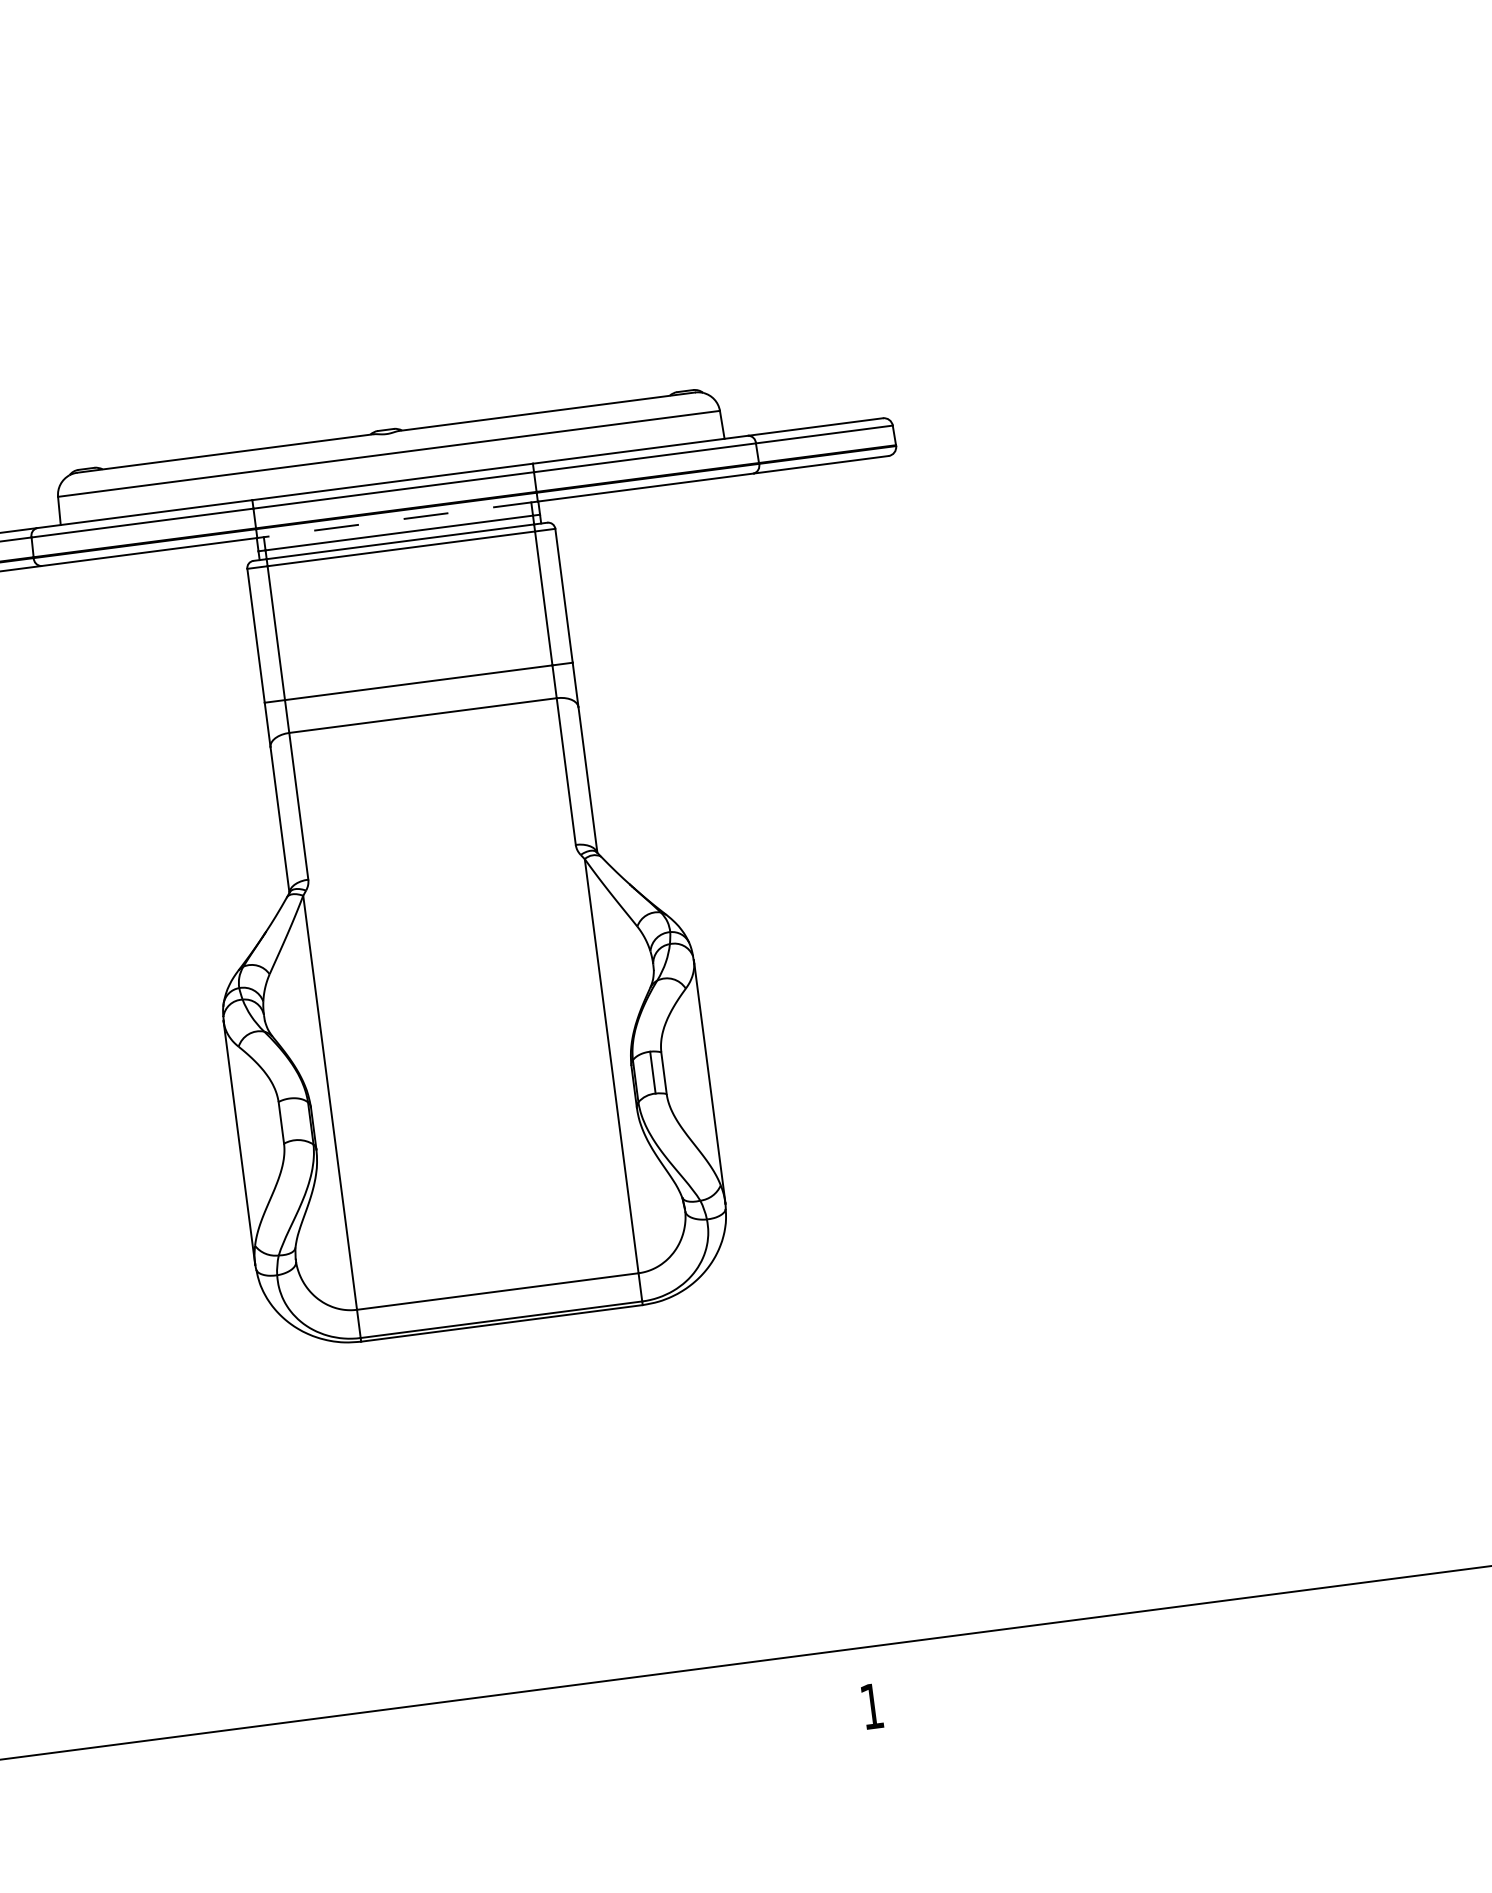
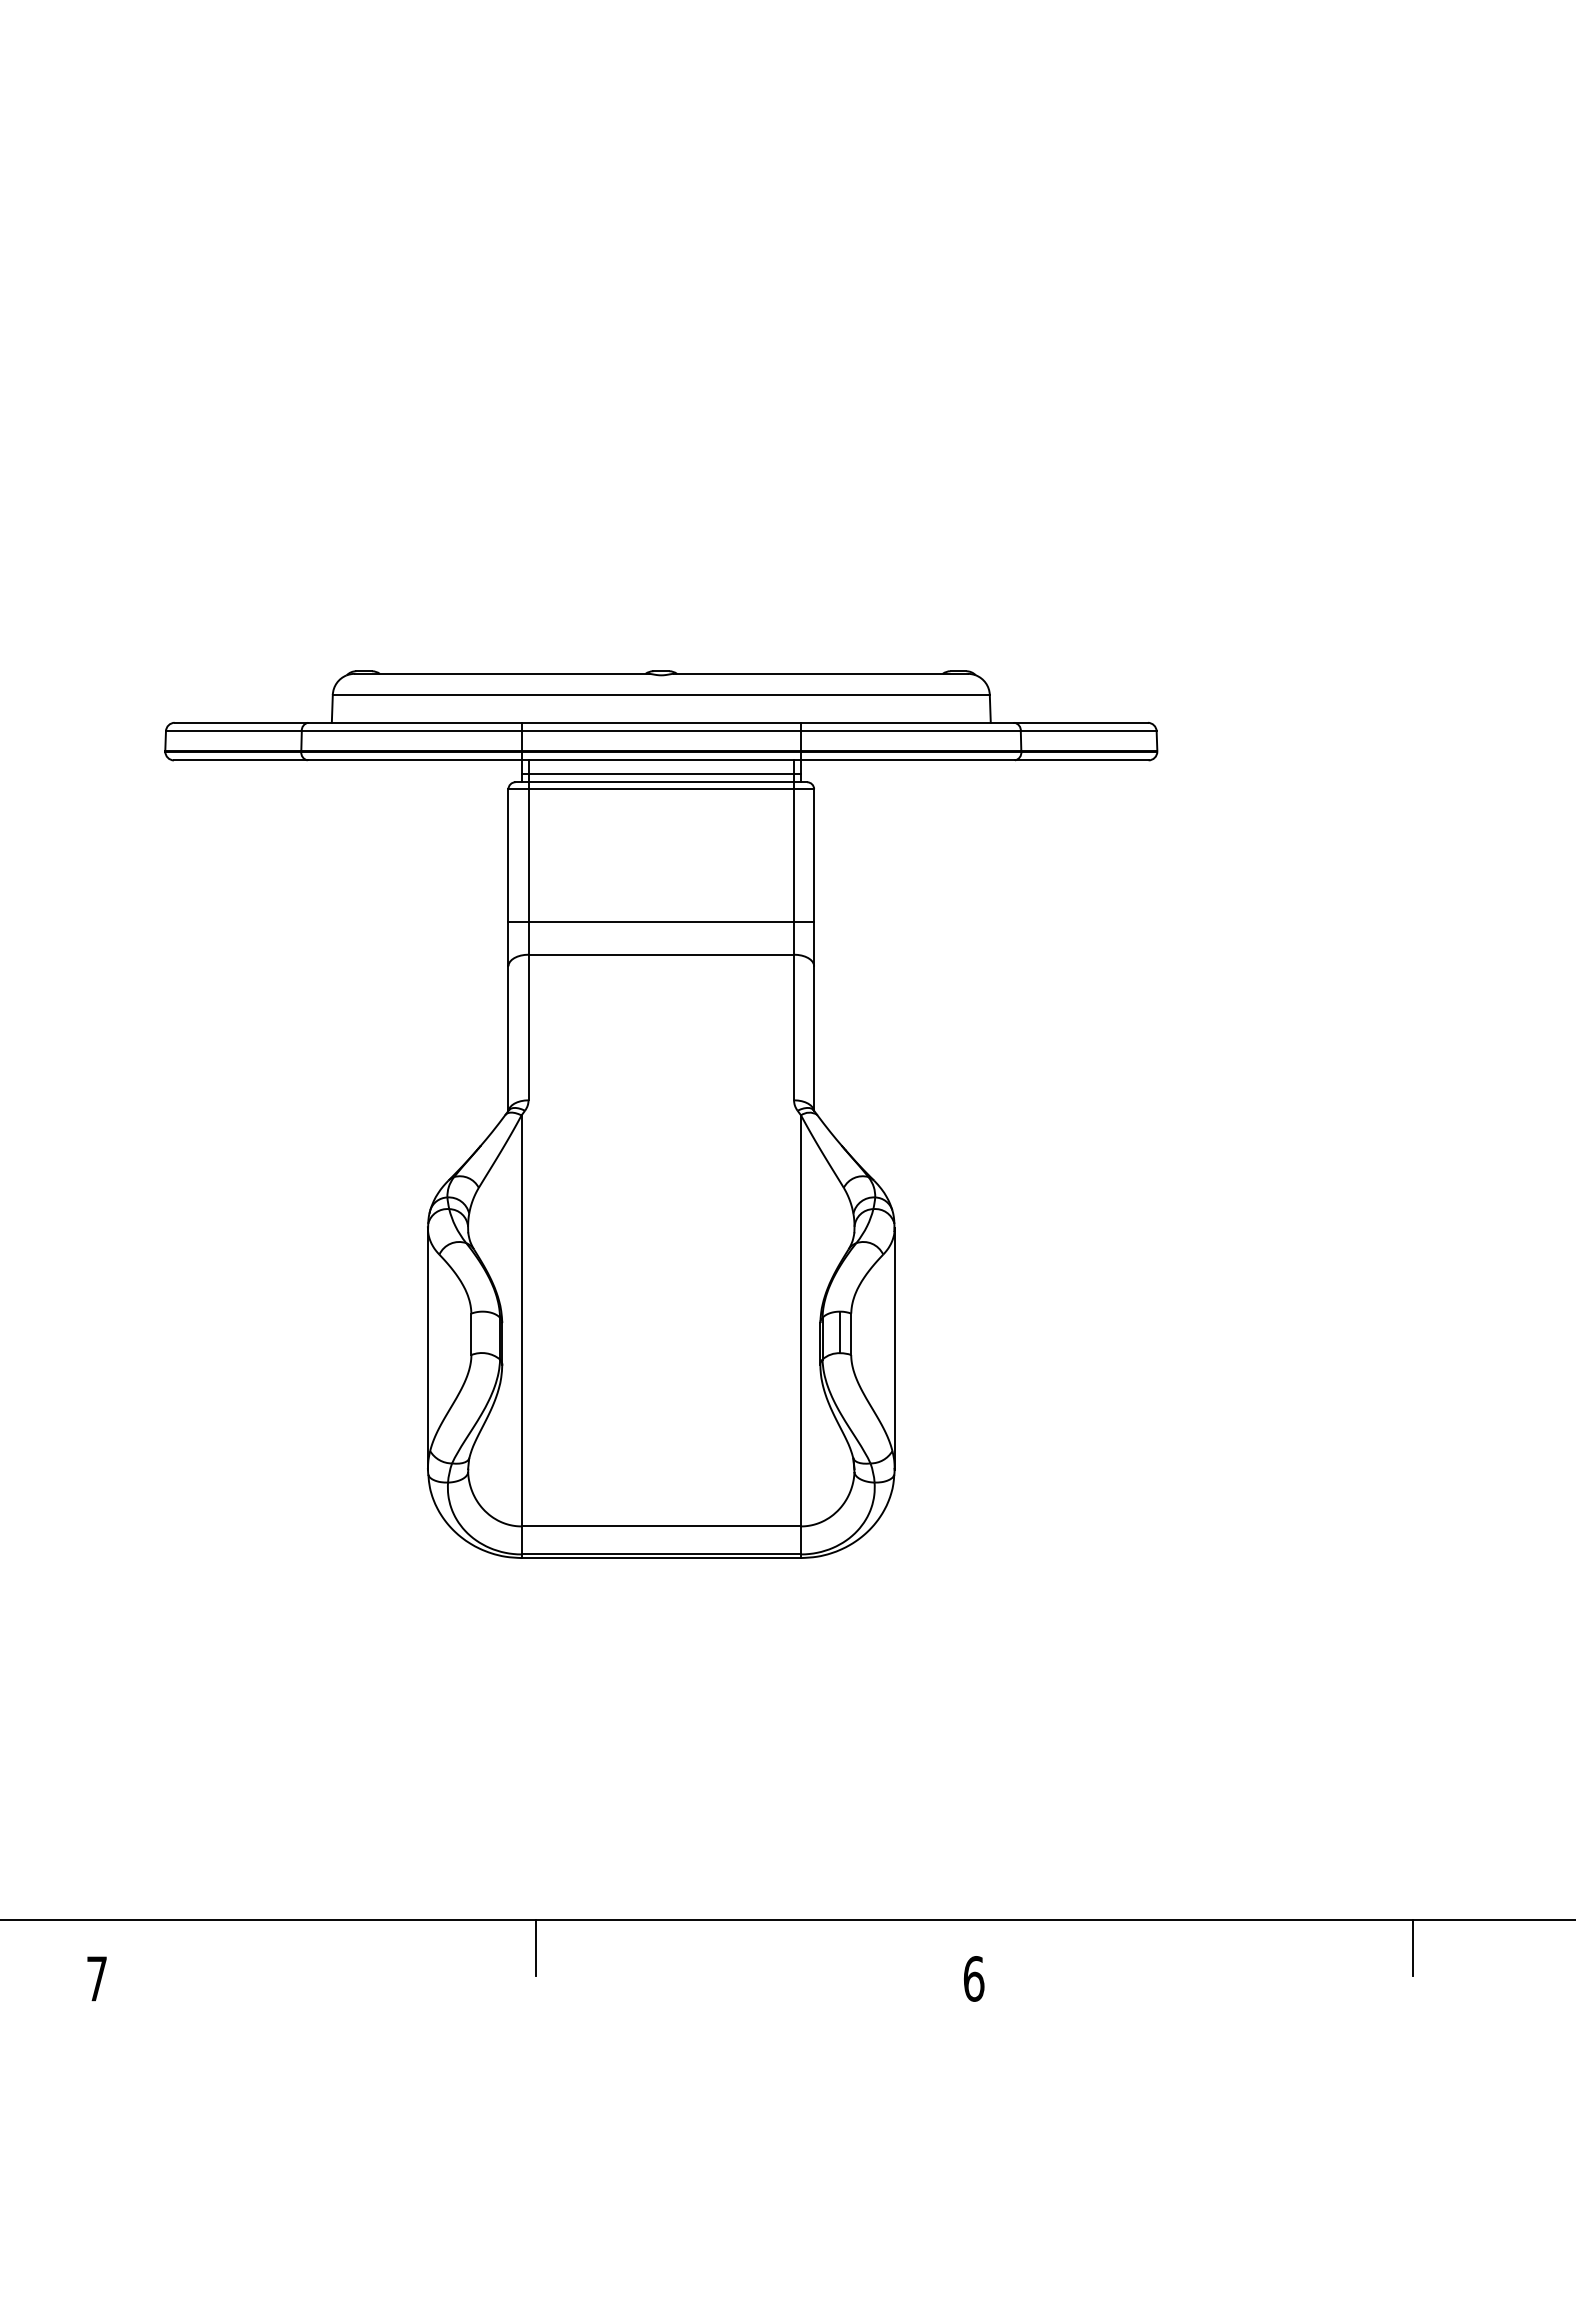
line: (396, 520) -> (660, 760), dashed -> solid
line: (1309, 1617) -> (1412, 1947), added
text: (871, 1706) -> (973, 1978), 1 -> 6
line: (427, 1732) -> (536, 1947), added

